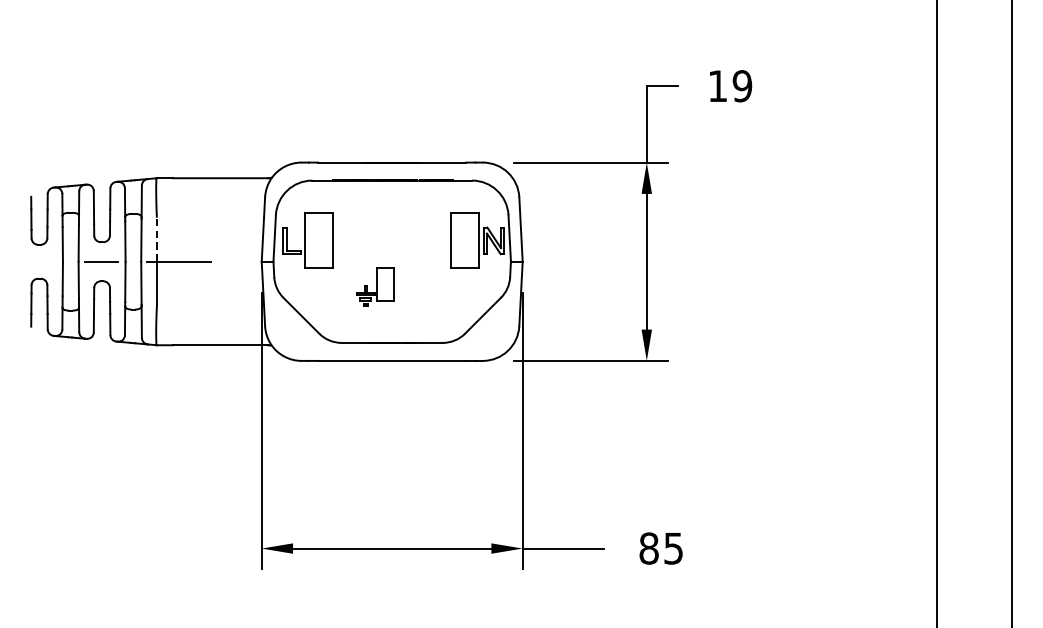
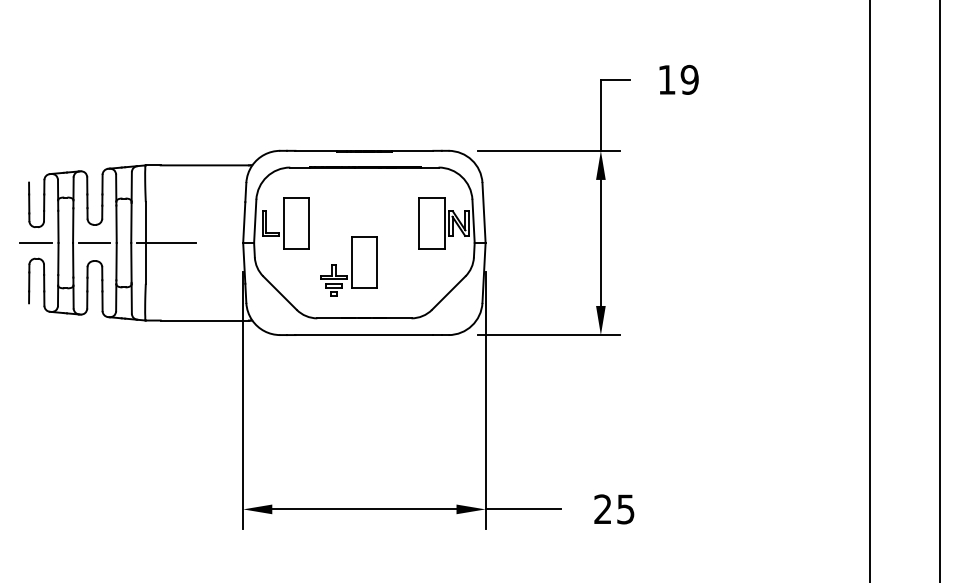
line: (156, 239) -> (145, 222), dashed -> solid
line: (38, 261) -> (35, 242), added
part: (375, 287) -> (348, 266), size x1.67
text: (649, 548) -> (603, 509), 85 -> 25

